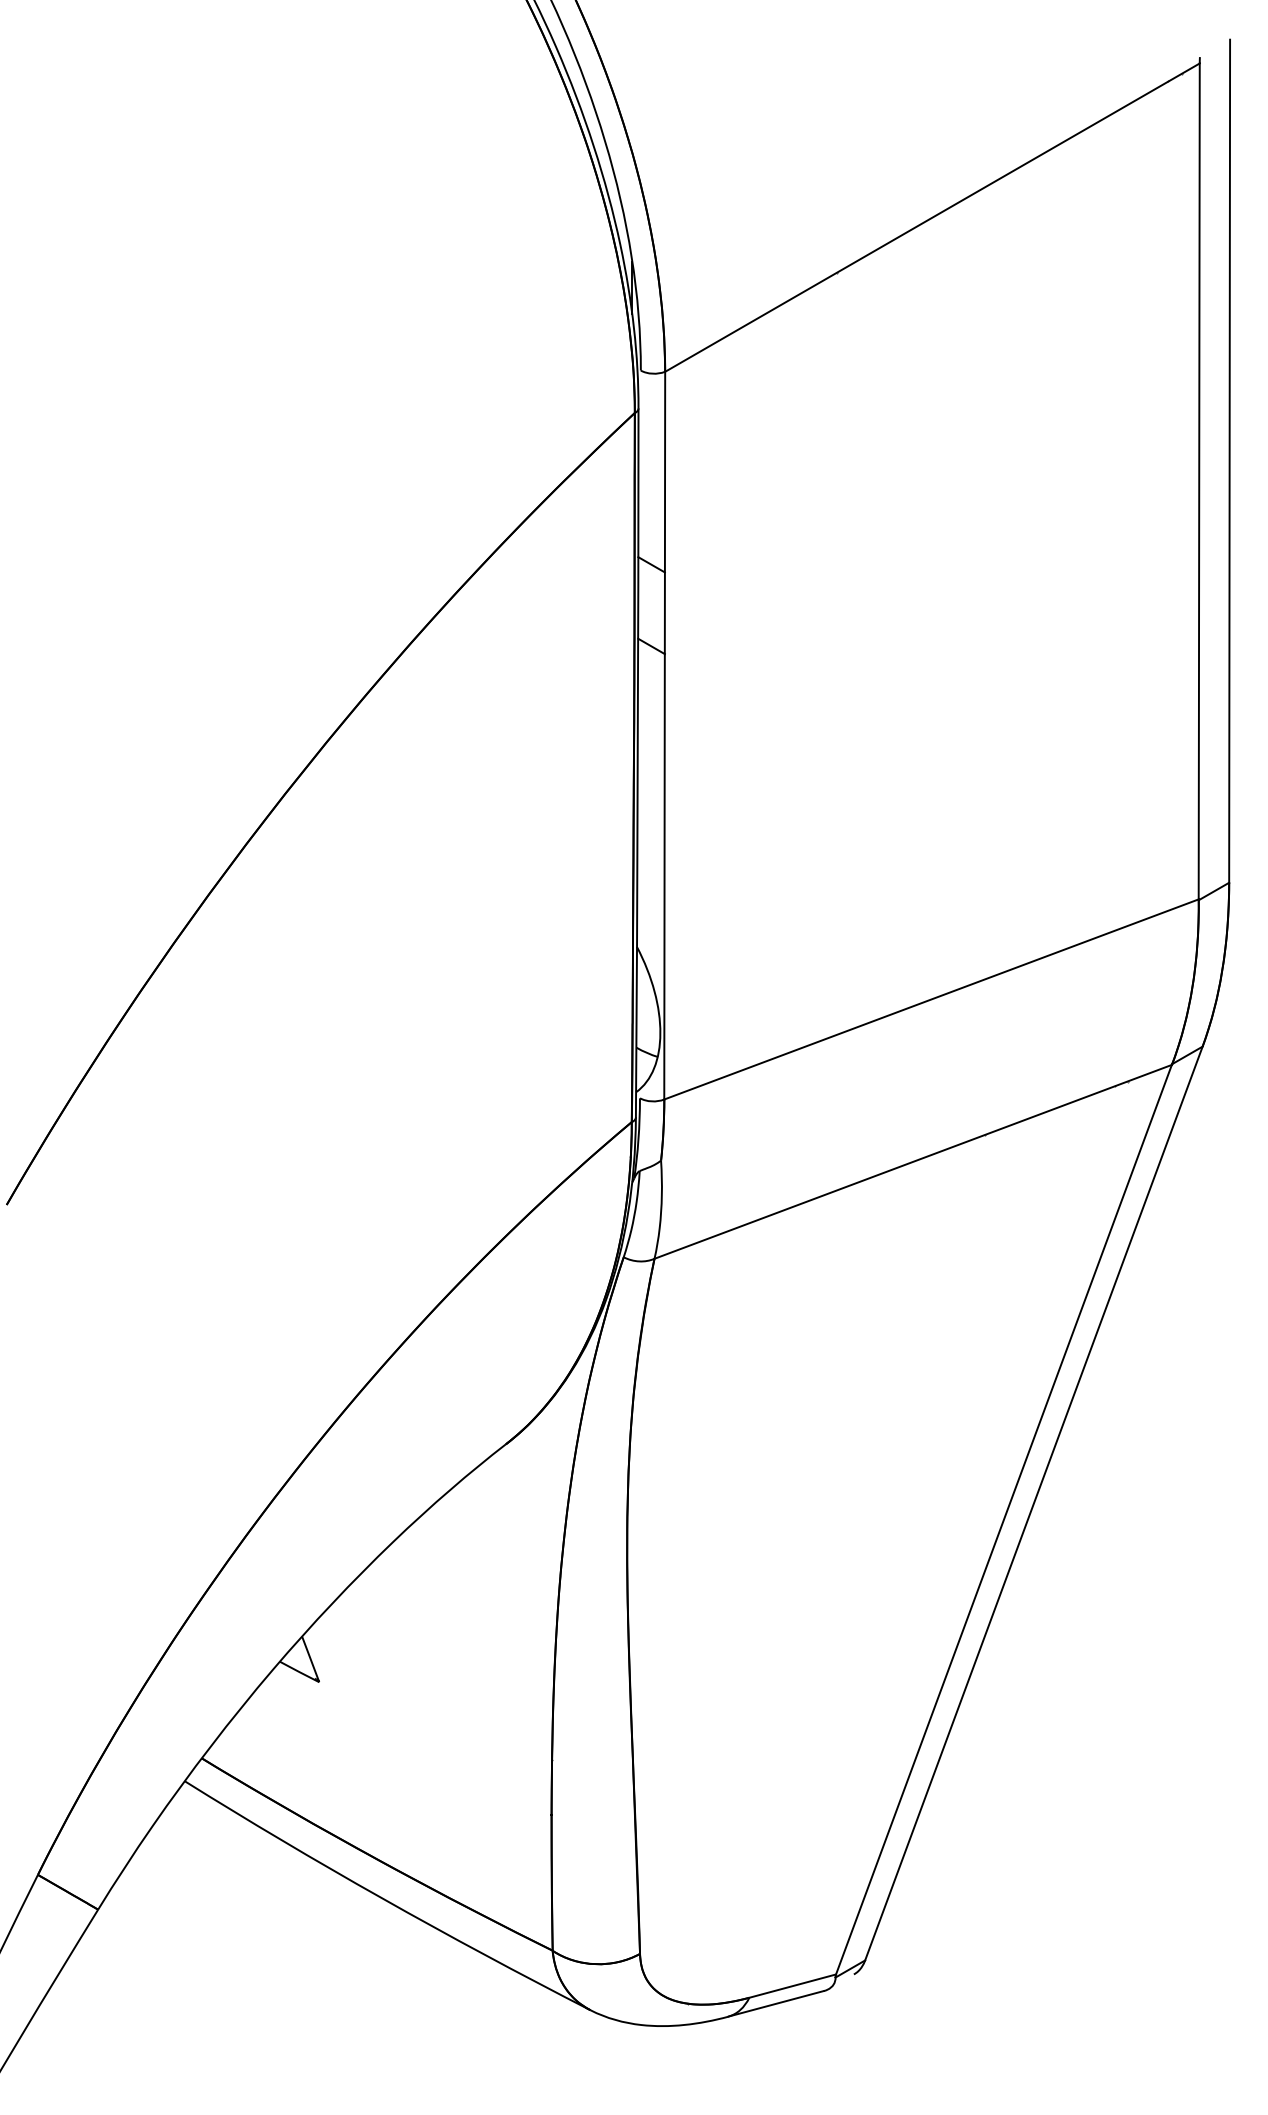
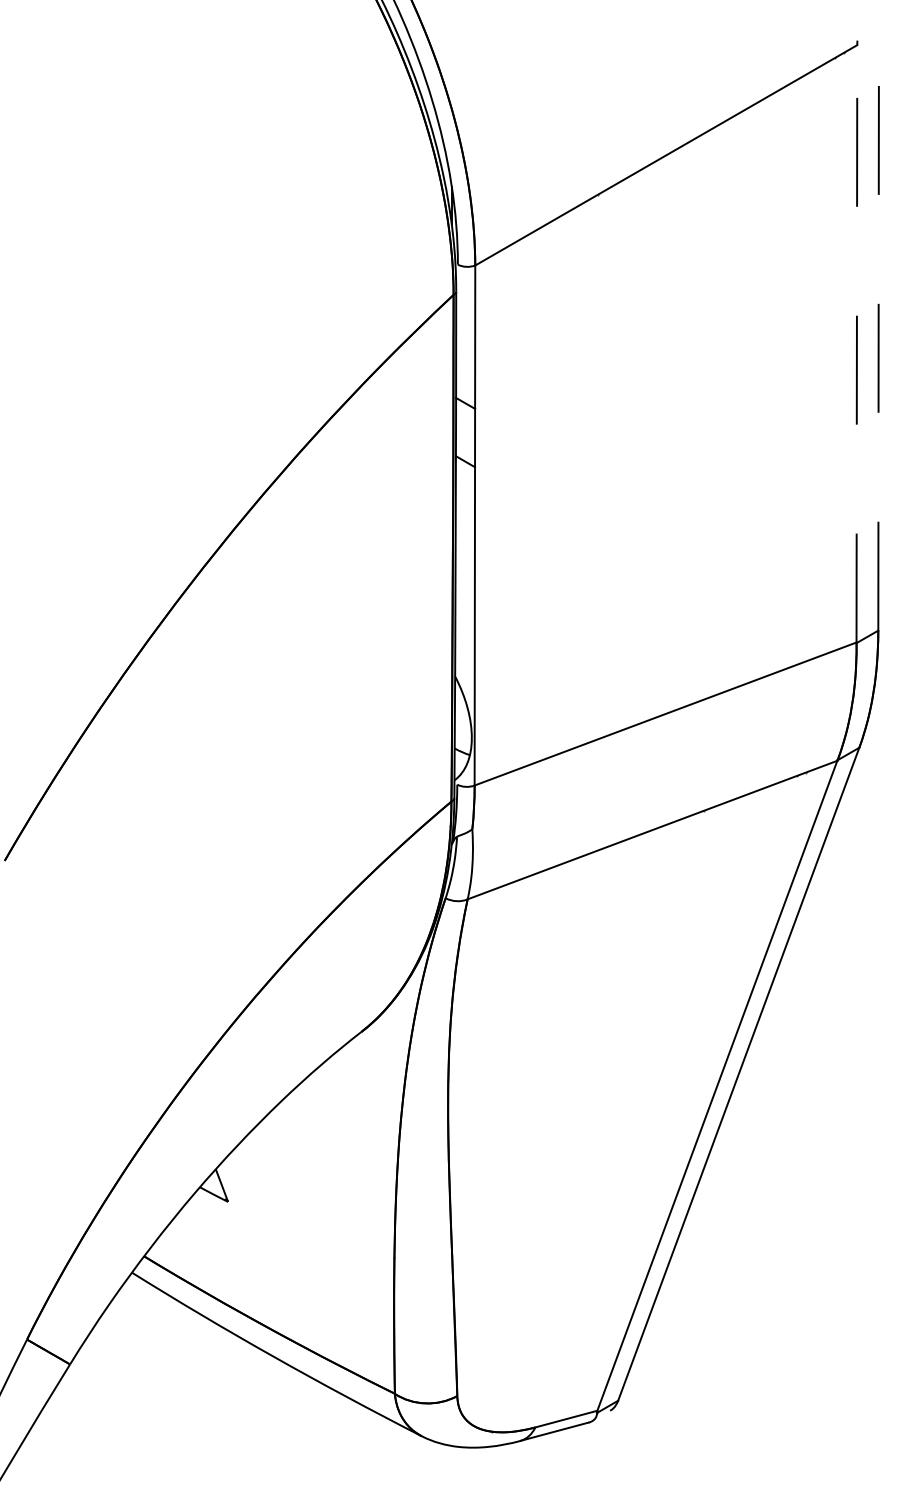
line: (1229, 461) -> (878, 329), solid -> dashed
line: (1199, 481) -> (857, 343), solid -> dashed

